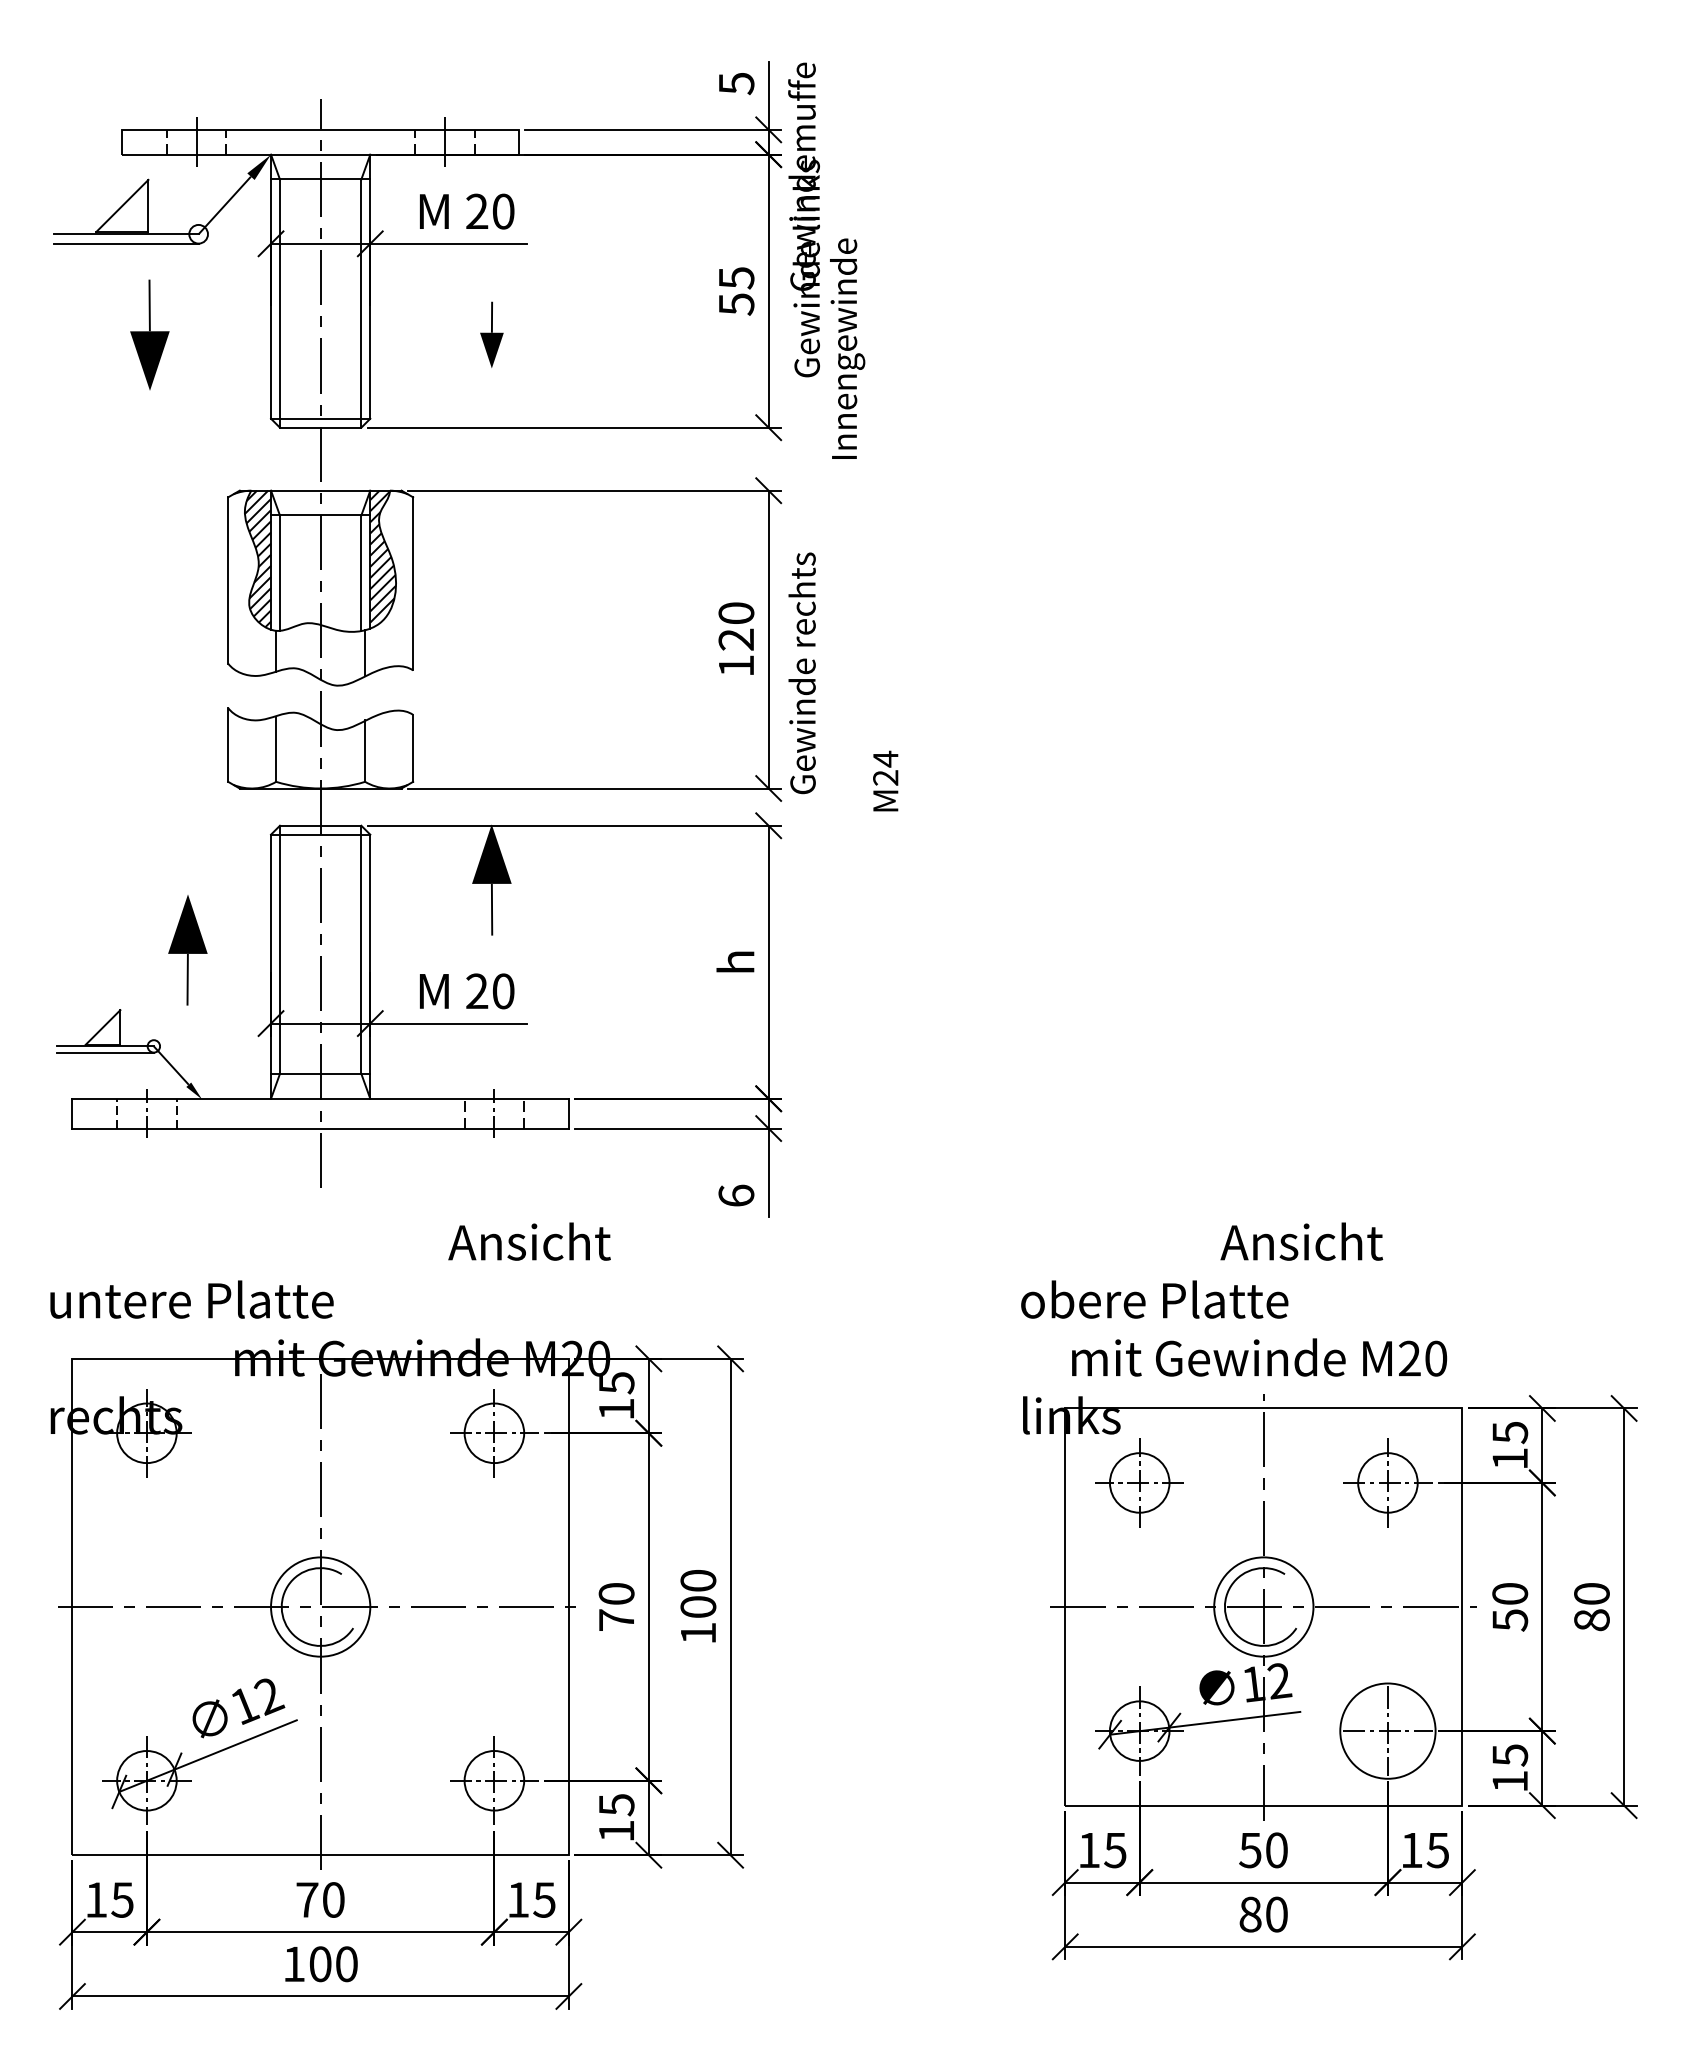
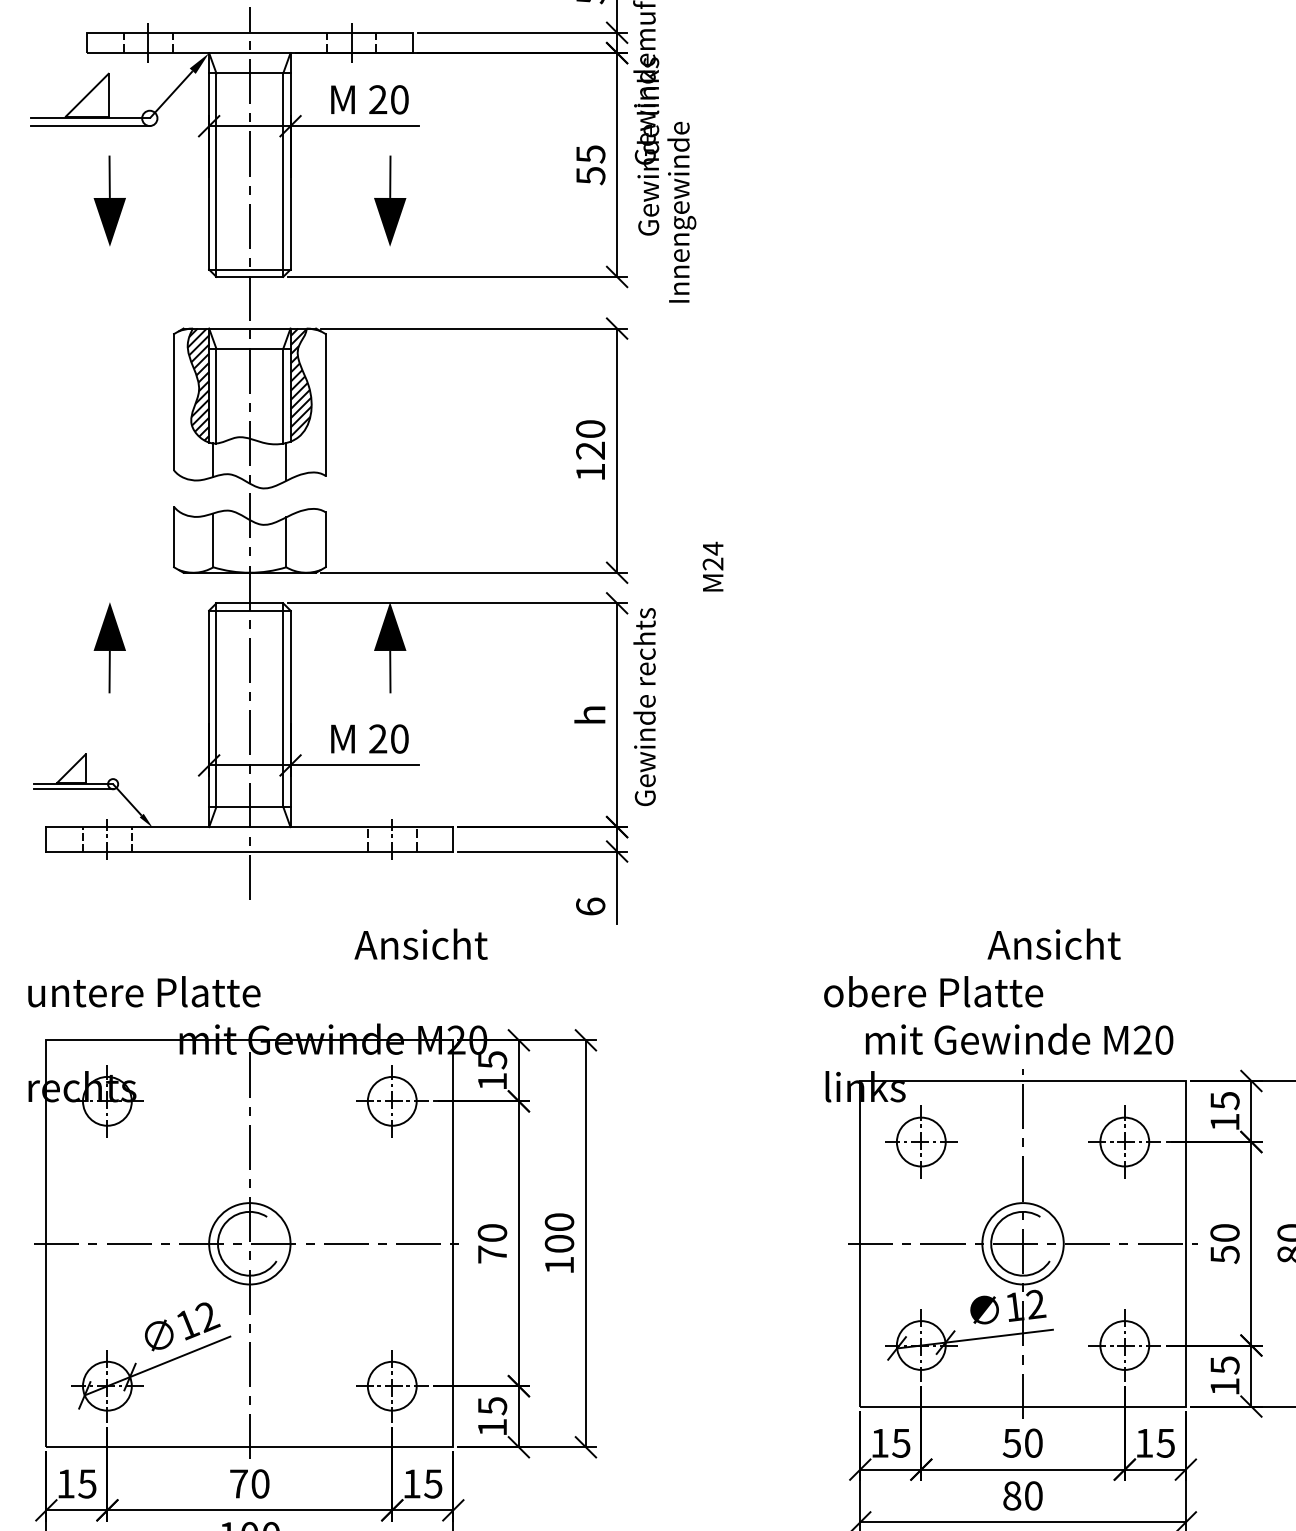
part: (491, 334) -> (389, 200), size x1.67
text: (801, 673) -> (644, 707), moved
part: (187, 950) -> (109, 648), moved
circle: (1387, 1730) -> (1124, 1345), size x0.62

